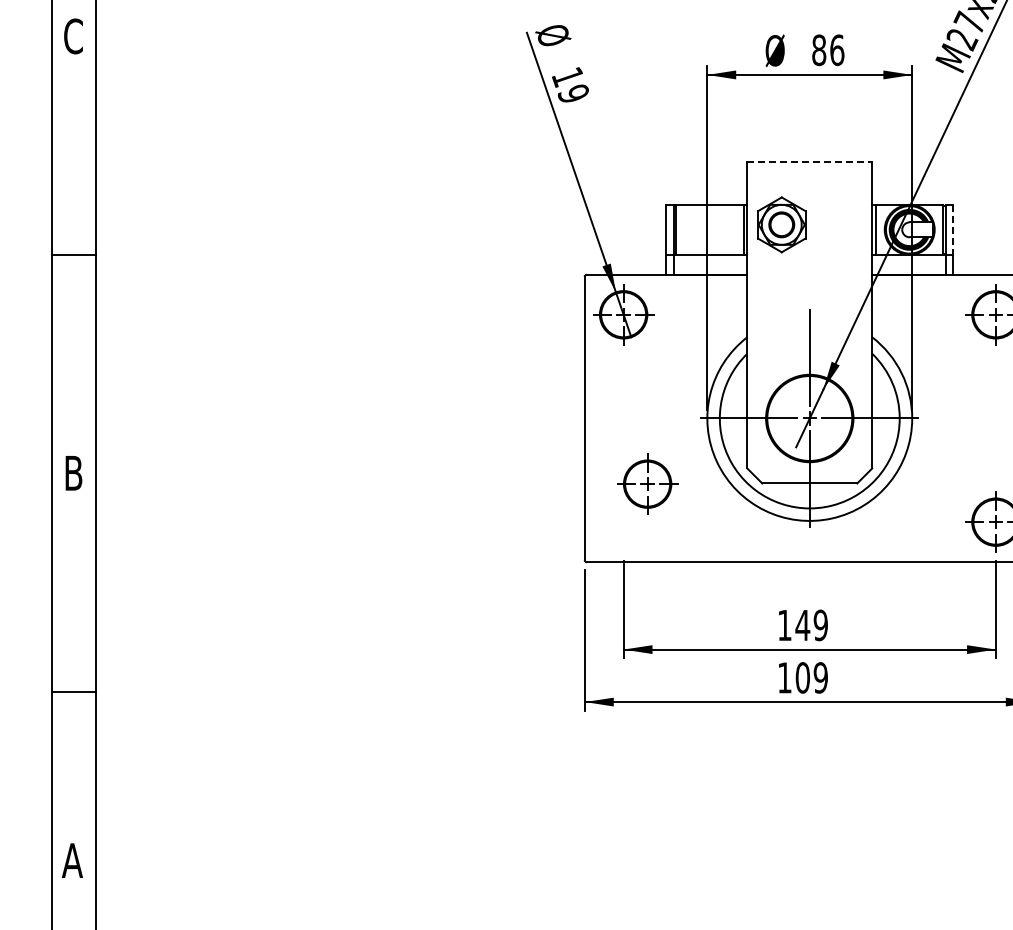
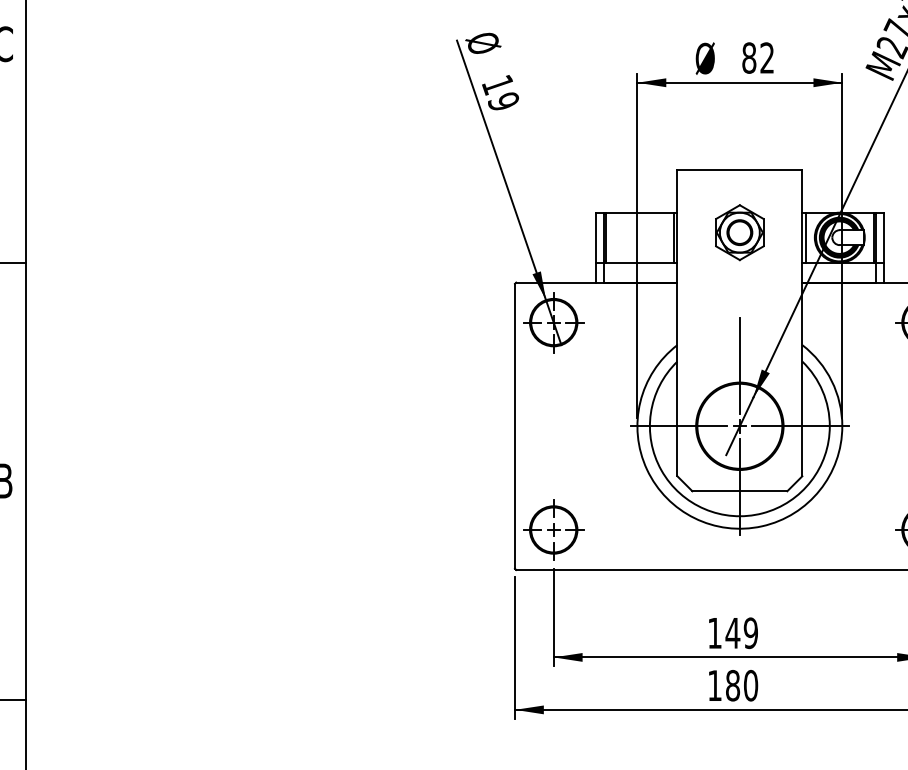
text: (837, 50) -> (767, 58), 86 -> 82
line: (810, 162) -> (740, 170), dashed -> solid
part: (781, 224) -> (739, 232), moved
line: (953, 229) -> (883, 237), dashed -> solid
part: (647, 483) -> (553, 529), moved
text: (811, 677) -> (741, 685), 109 -> 180

